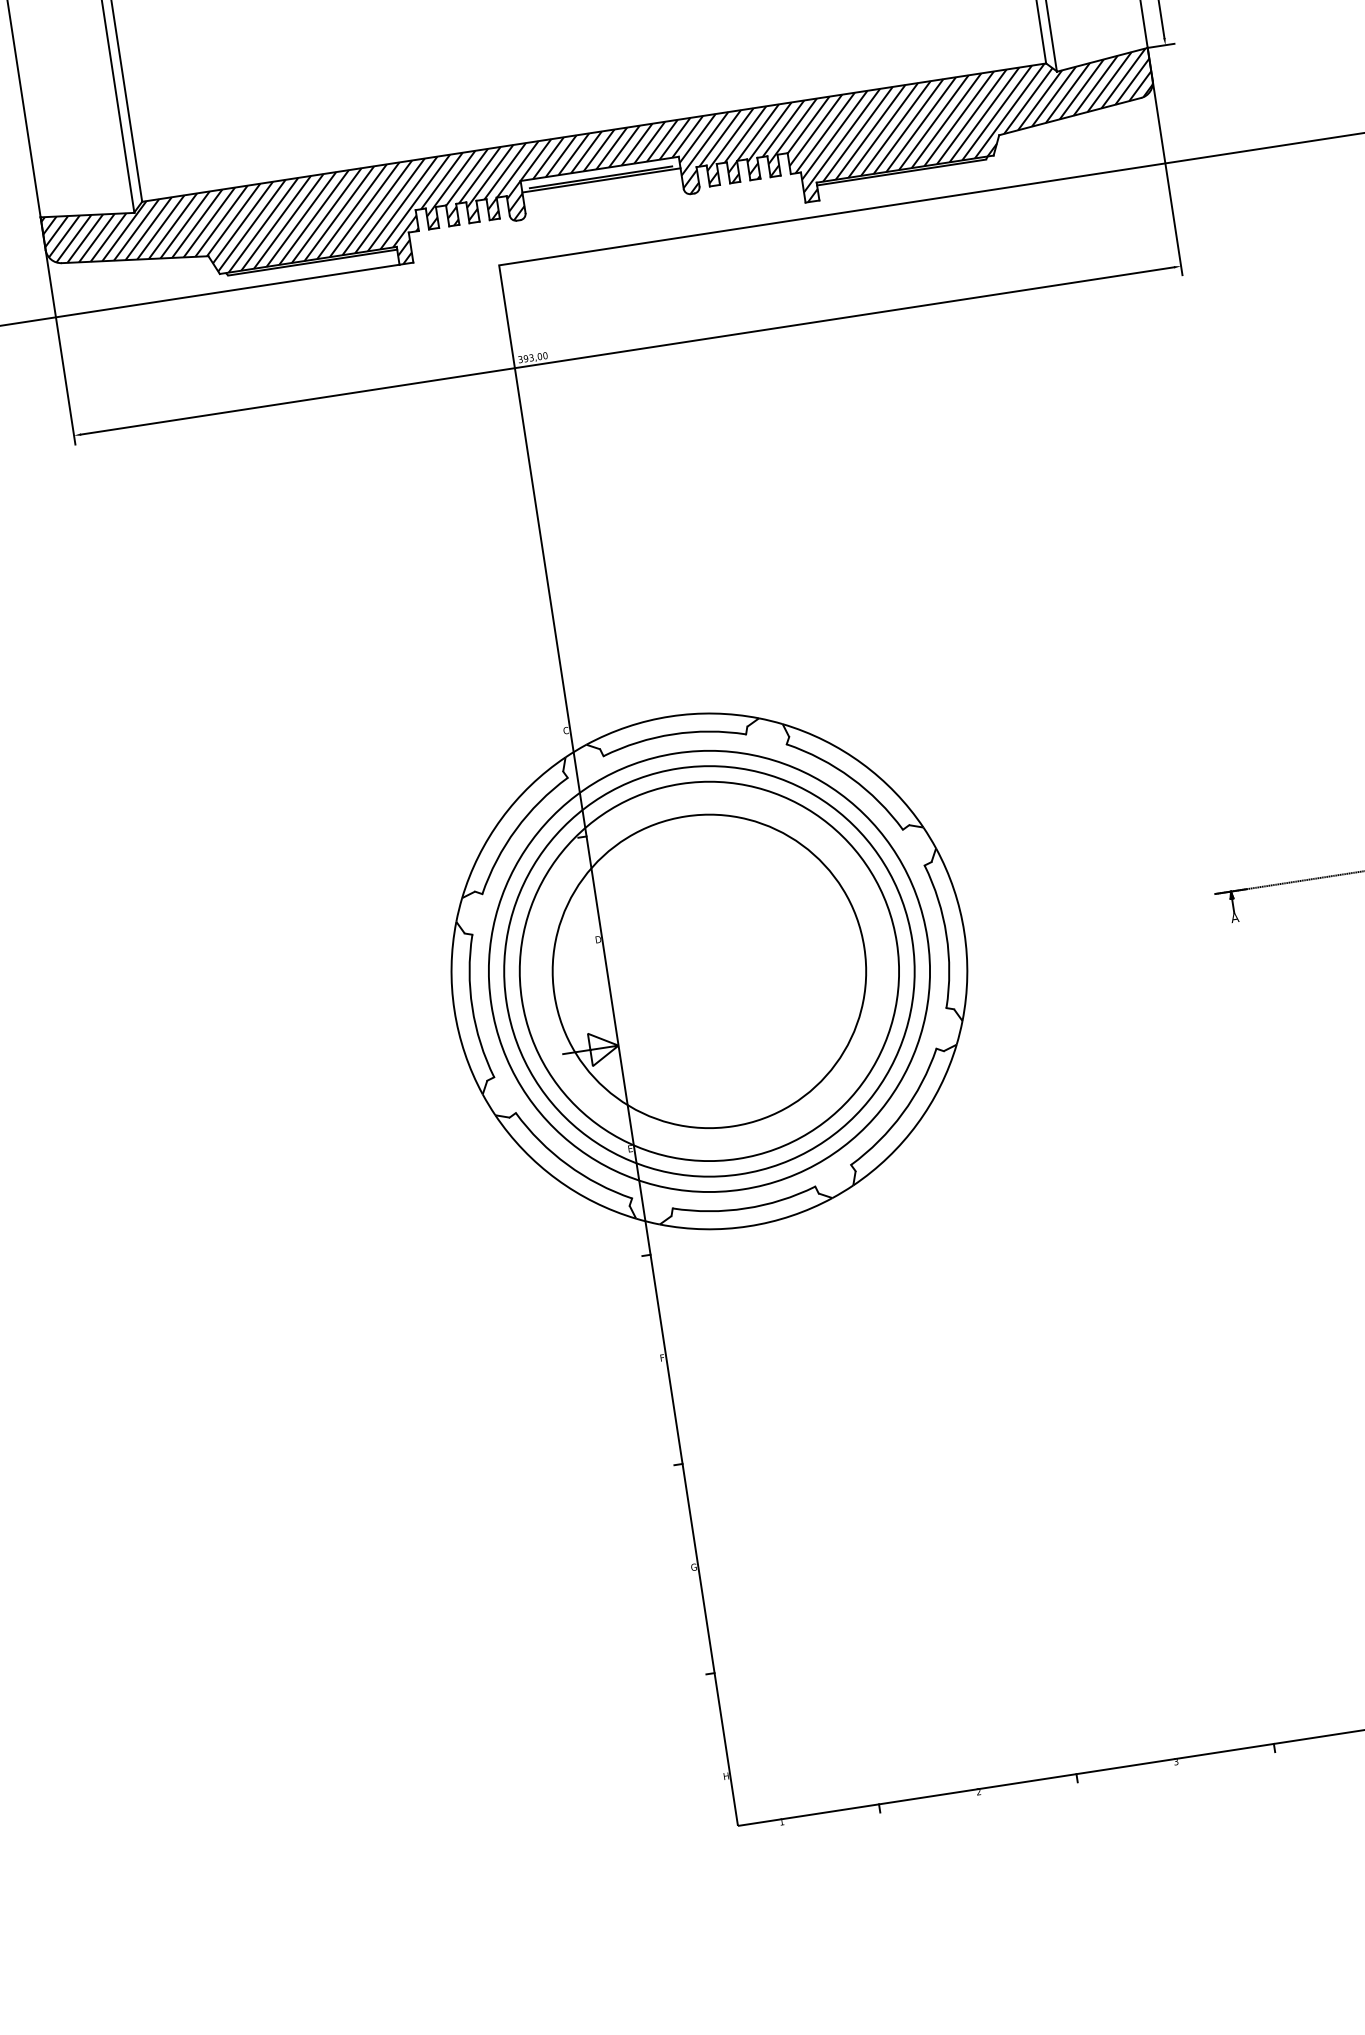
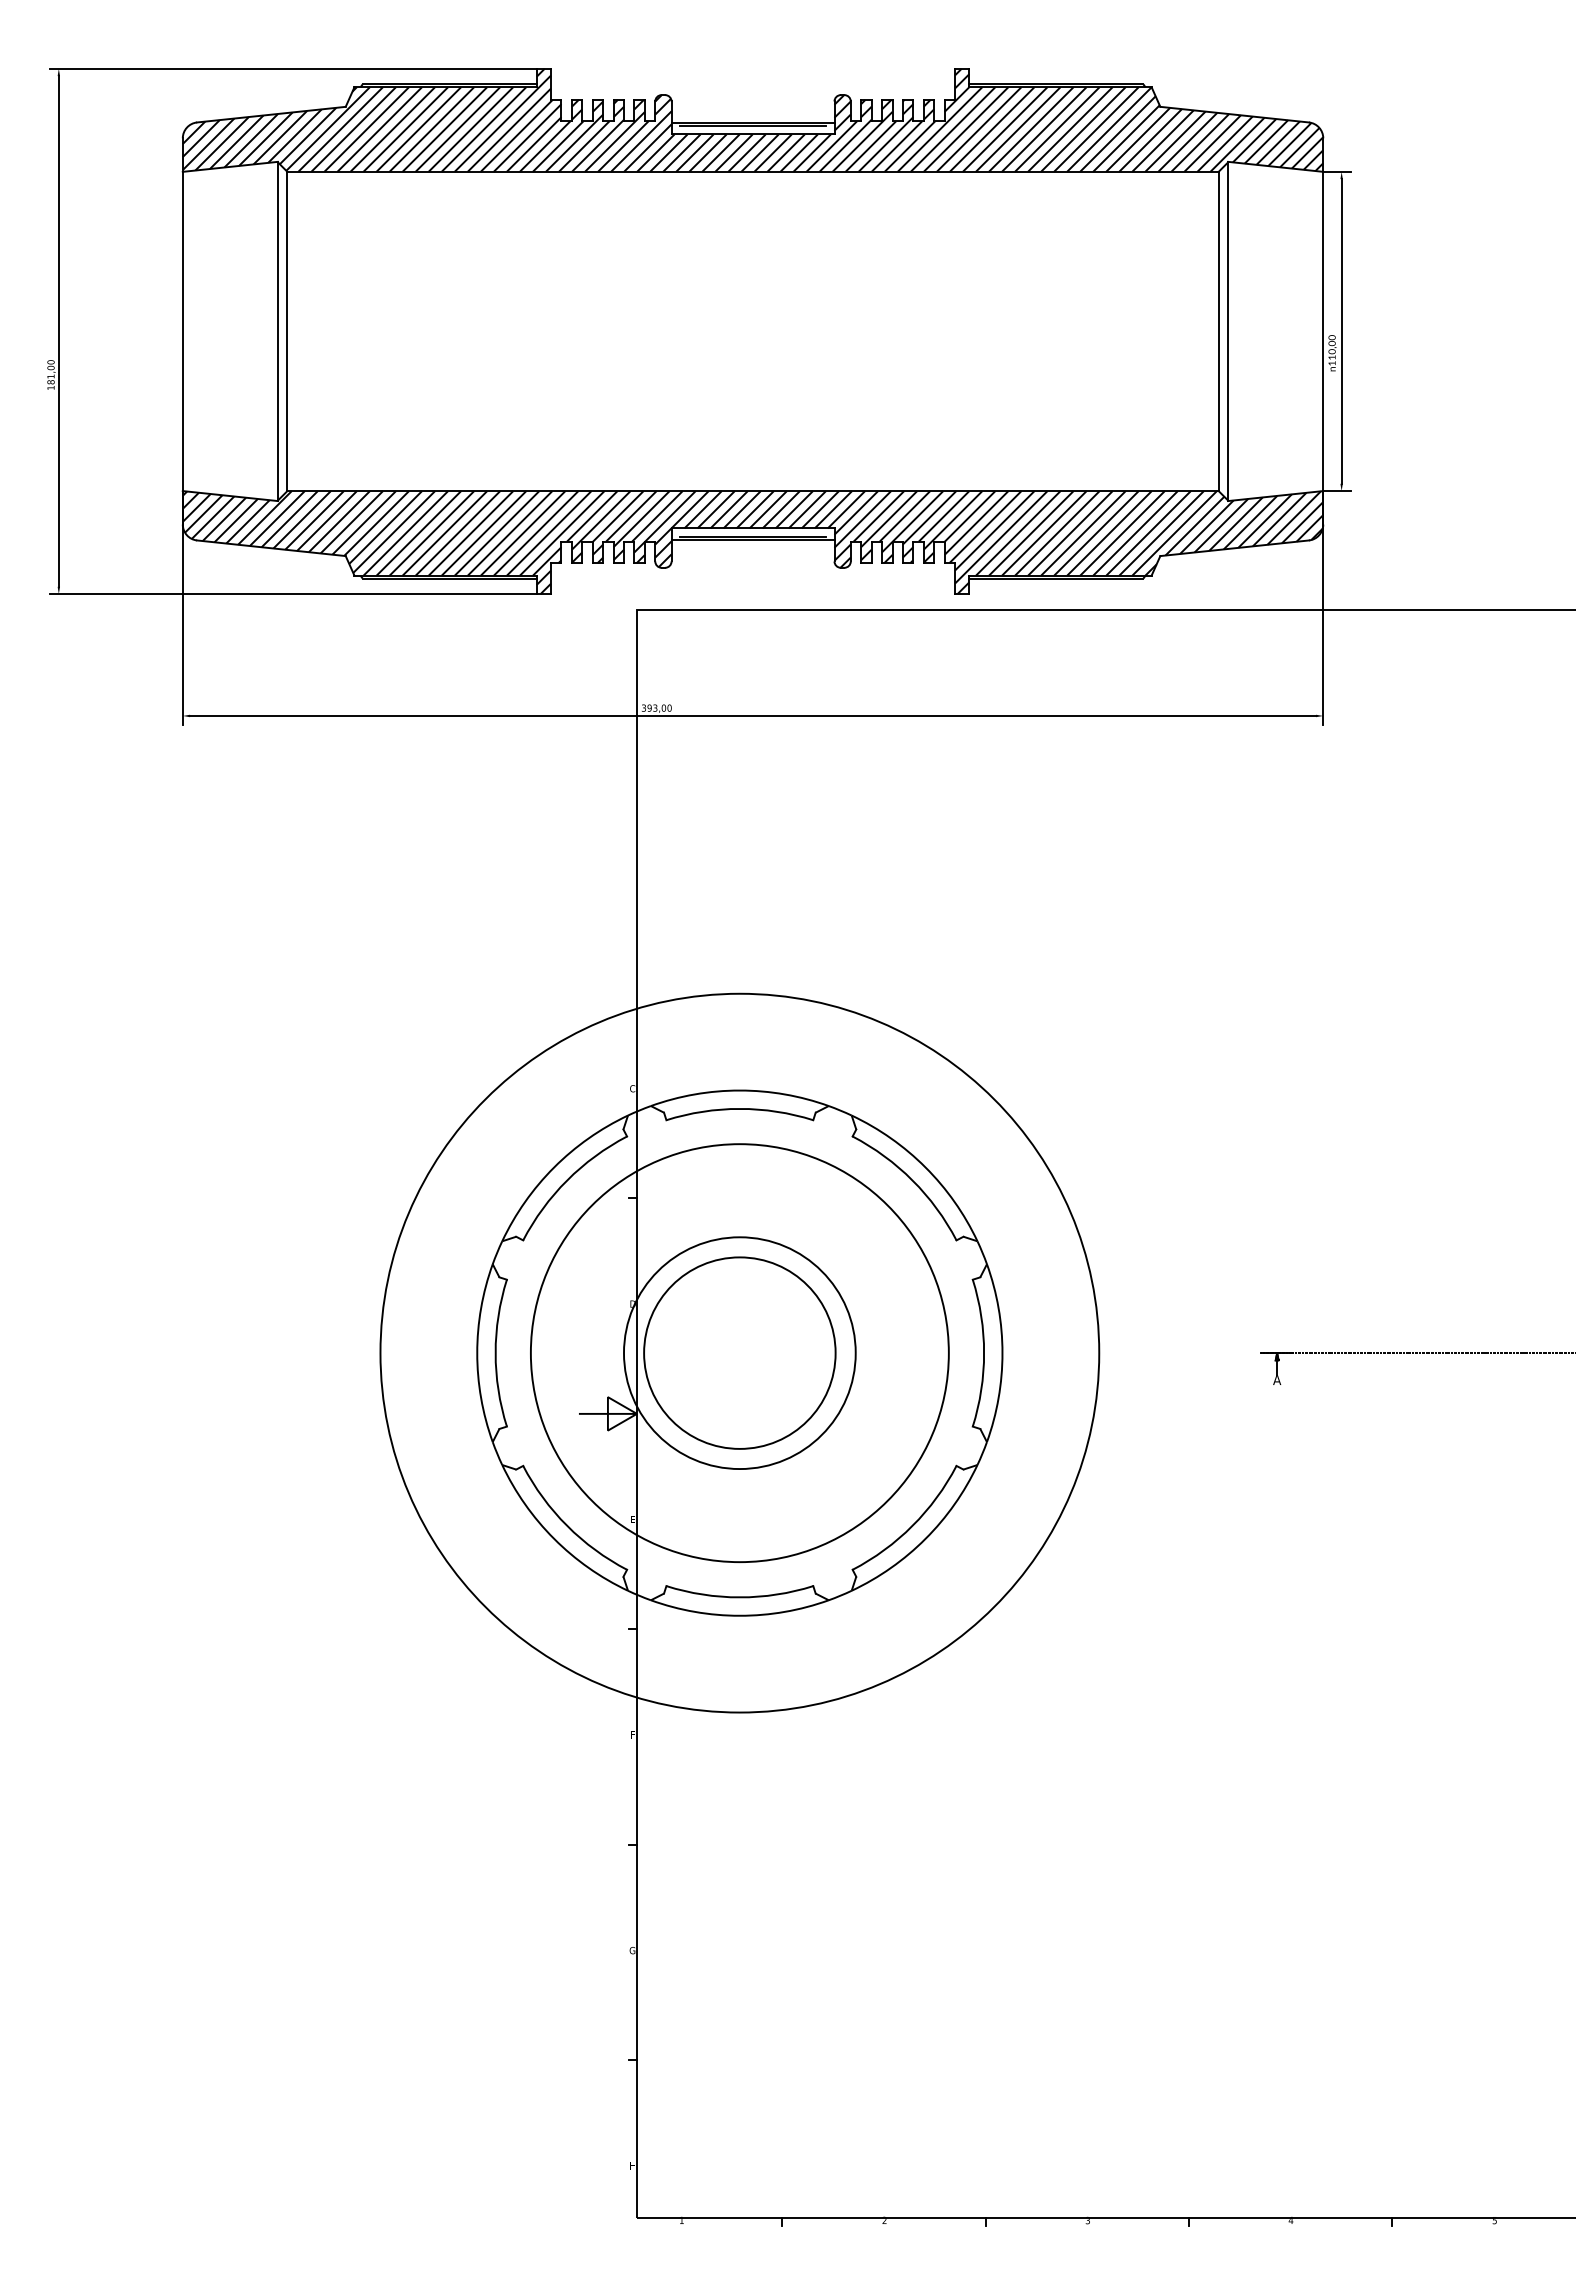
circle: (708, 970) -> (739, 1352), size x0.6
circle: (708, 970) -> (739, 1352), size x1.6
circle: (709, 971) -> (739, 1353), size x0.6

